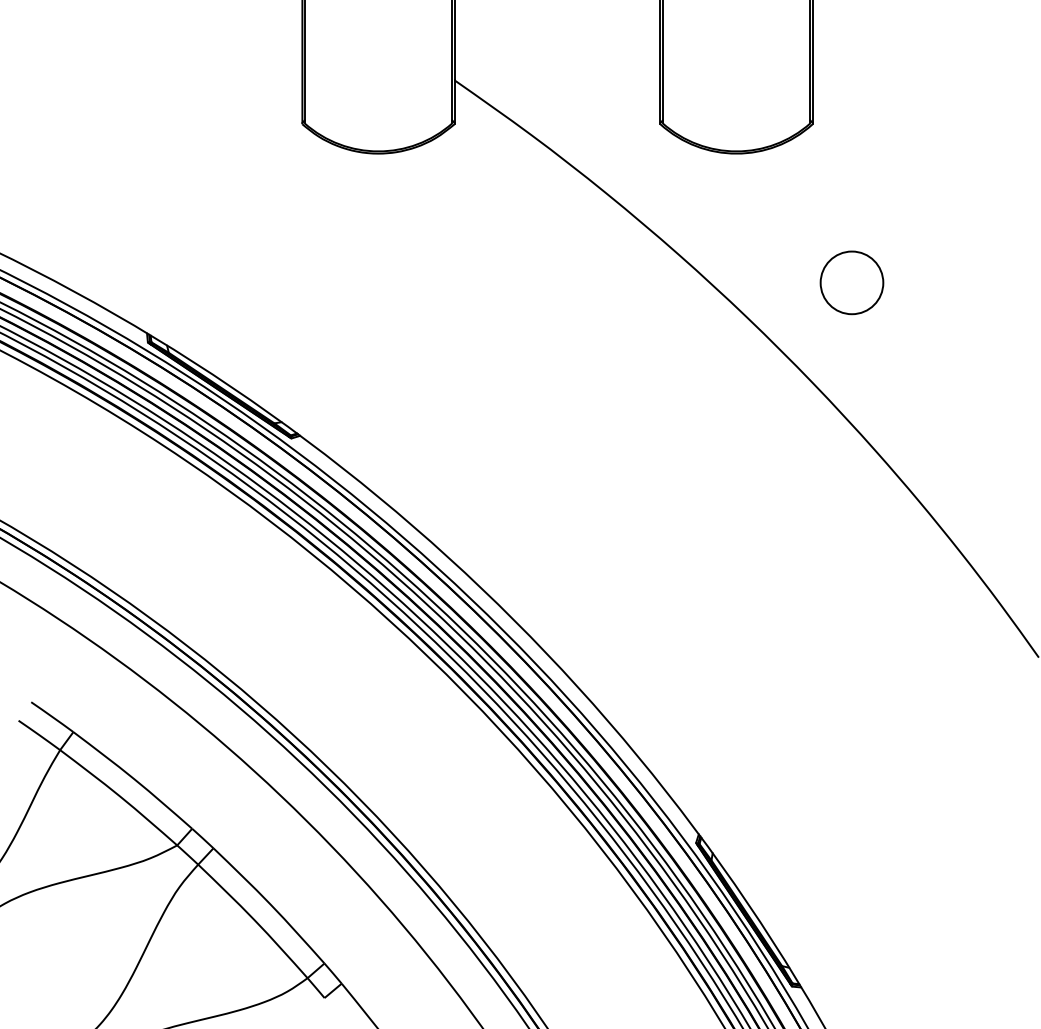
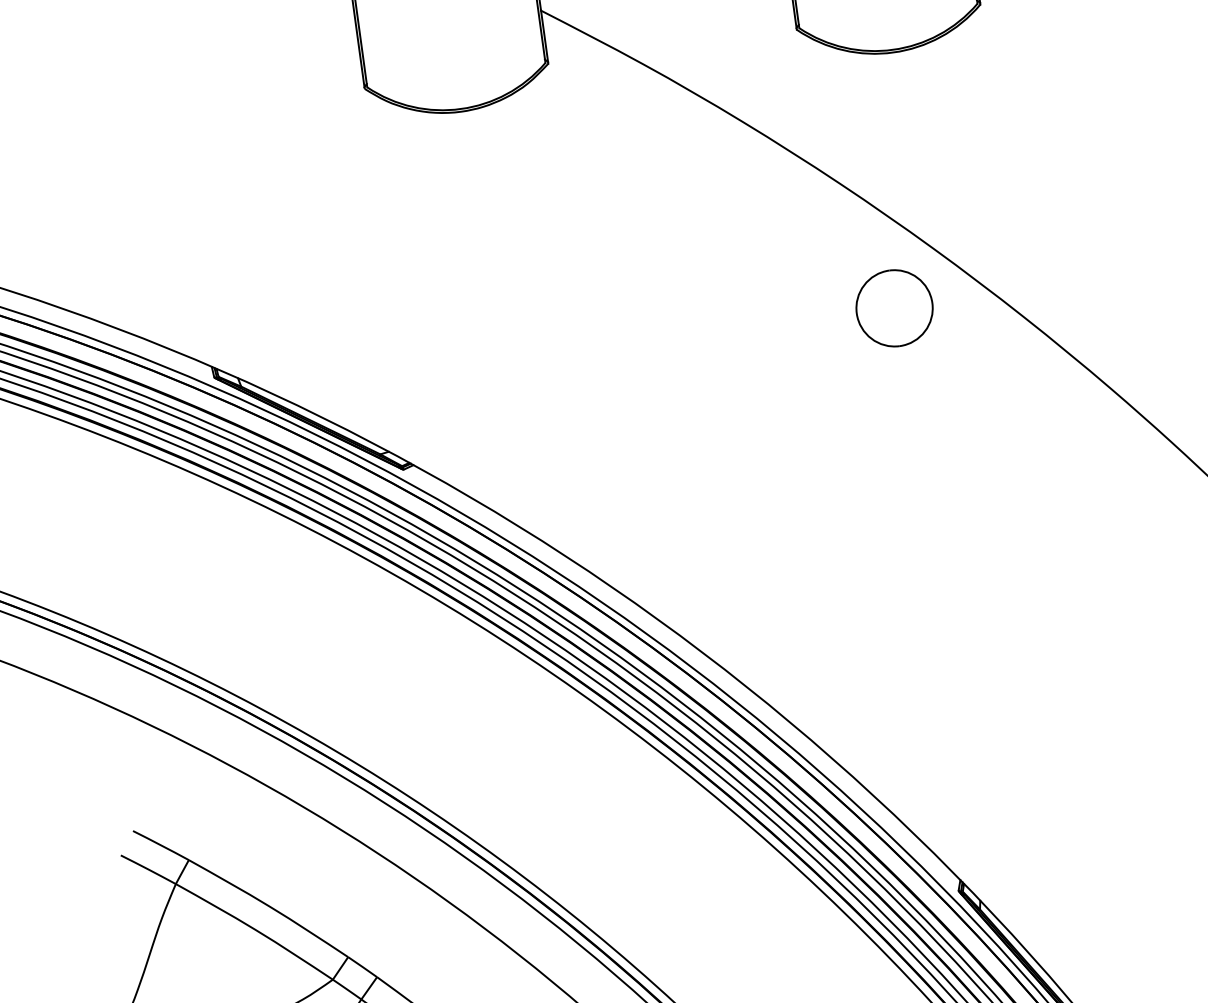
part: (851, 282) -> (893, 307), moved

